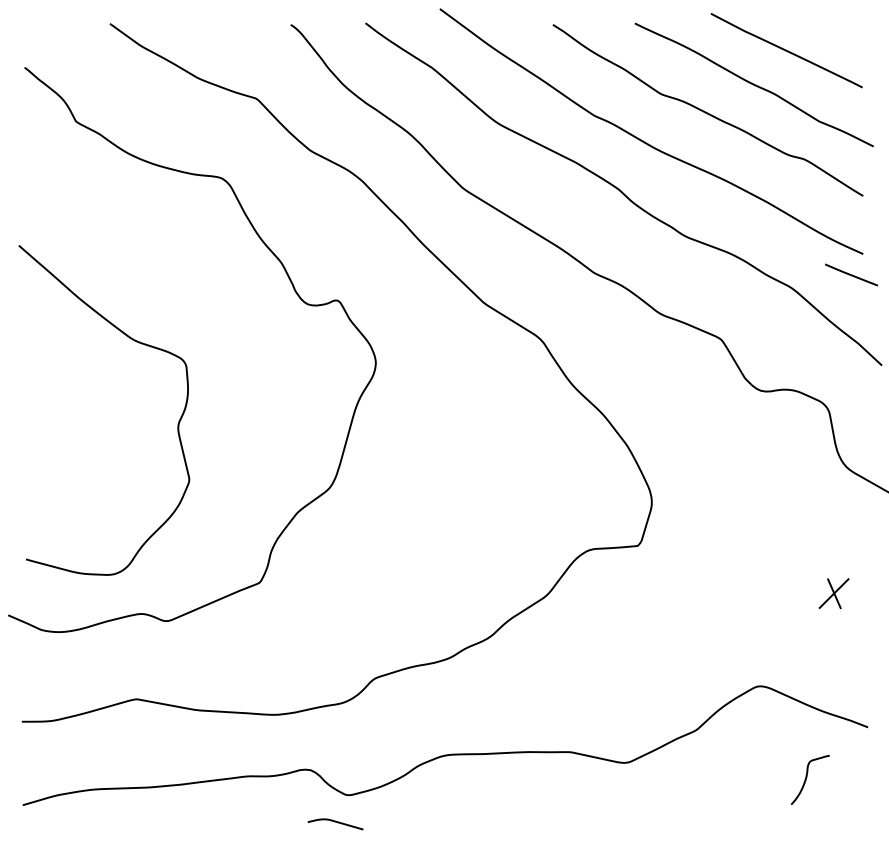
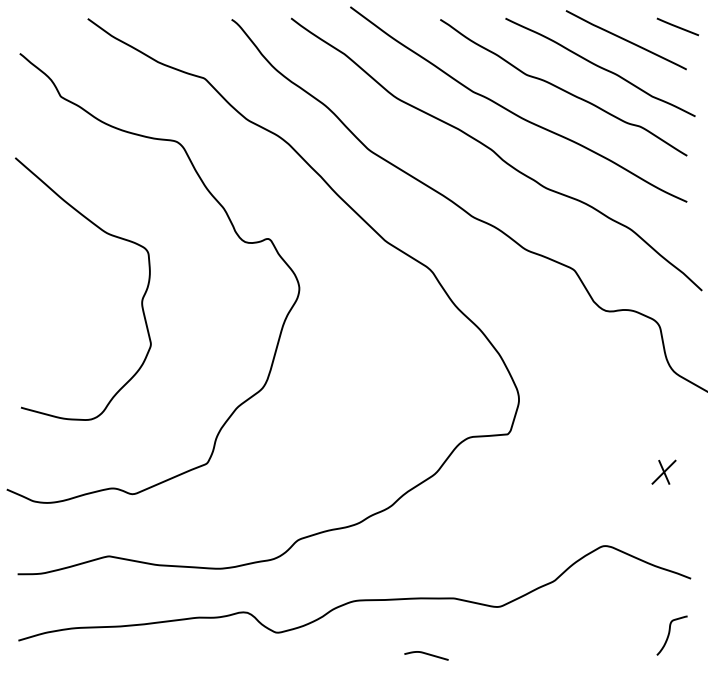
line: (851, 274) -> (677, 26), moved
curve: (177, 424) -> (141, 300), moved
curve: (807, 777) -> (669, 633), moved
curve: (335, 822) -> (426, 654), moved

